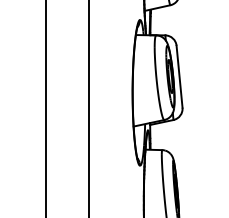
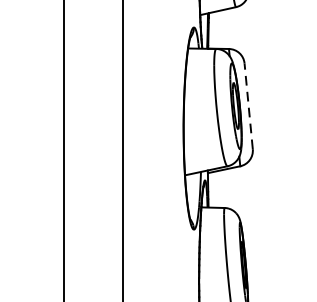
line: (179, 76) -> (248, 105), solid -> dashed

